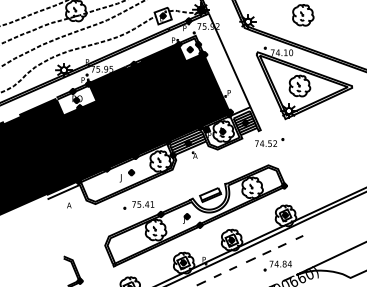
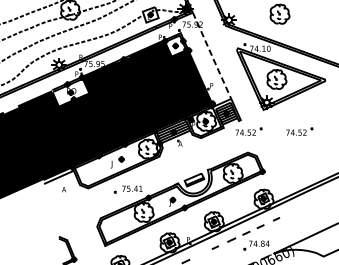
line: (229, 60) -> (211, 55), solid -> dashed
part: (324, 142) -> (299, 131), added
line: (217, 275) -> (200, 254), removed

